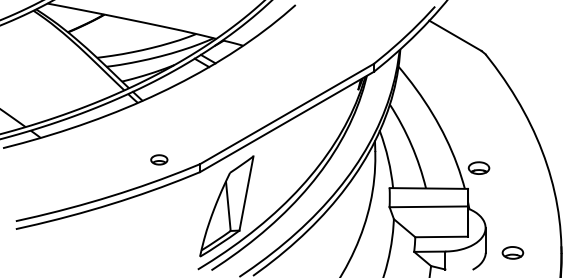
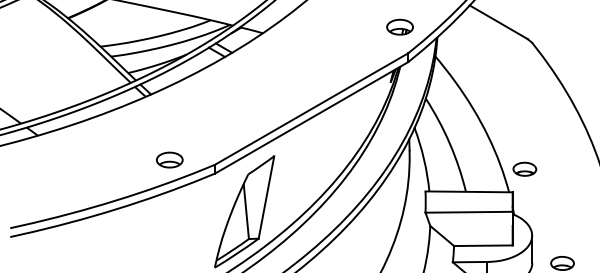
part: (366, 39) -> (399, 26), added
part: (158, 159) -> (168, 159), size x1.43

